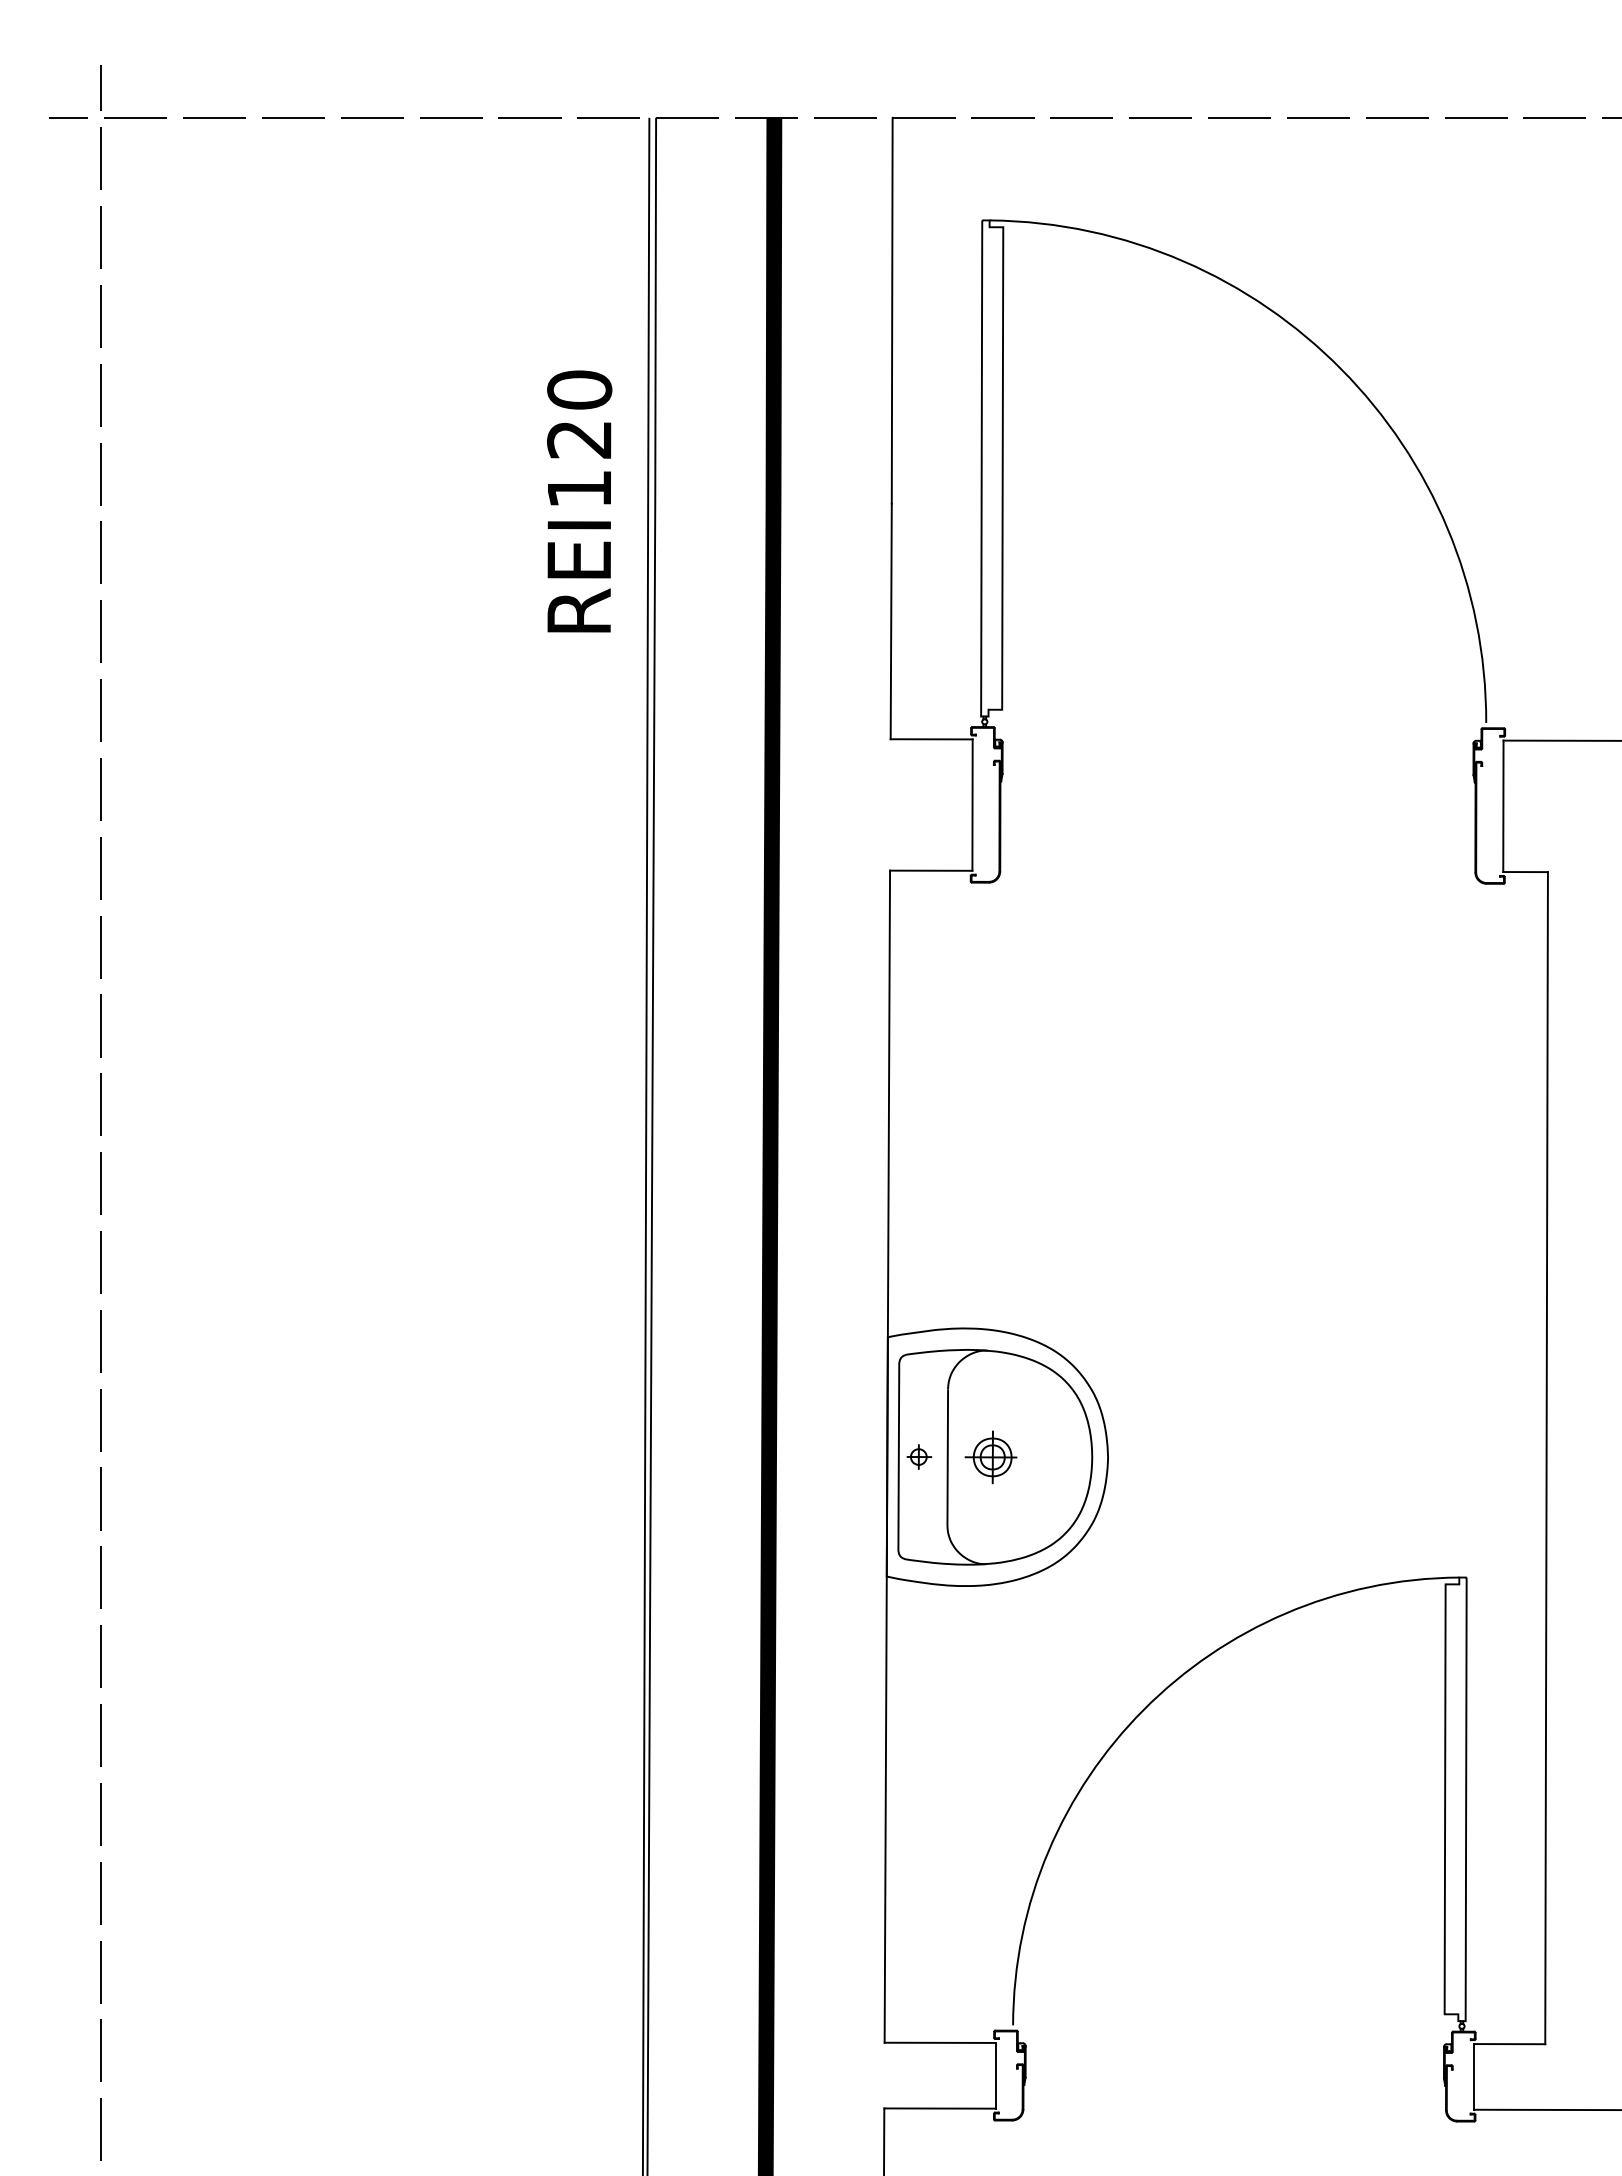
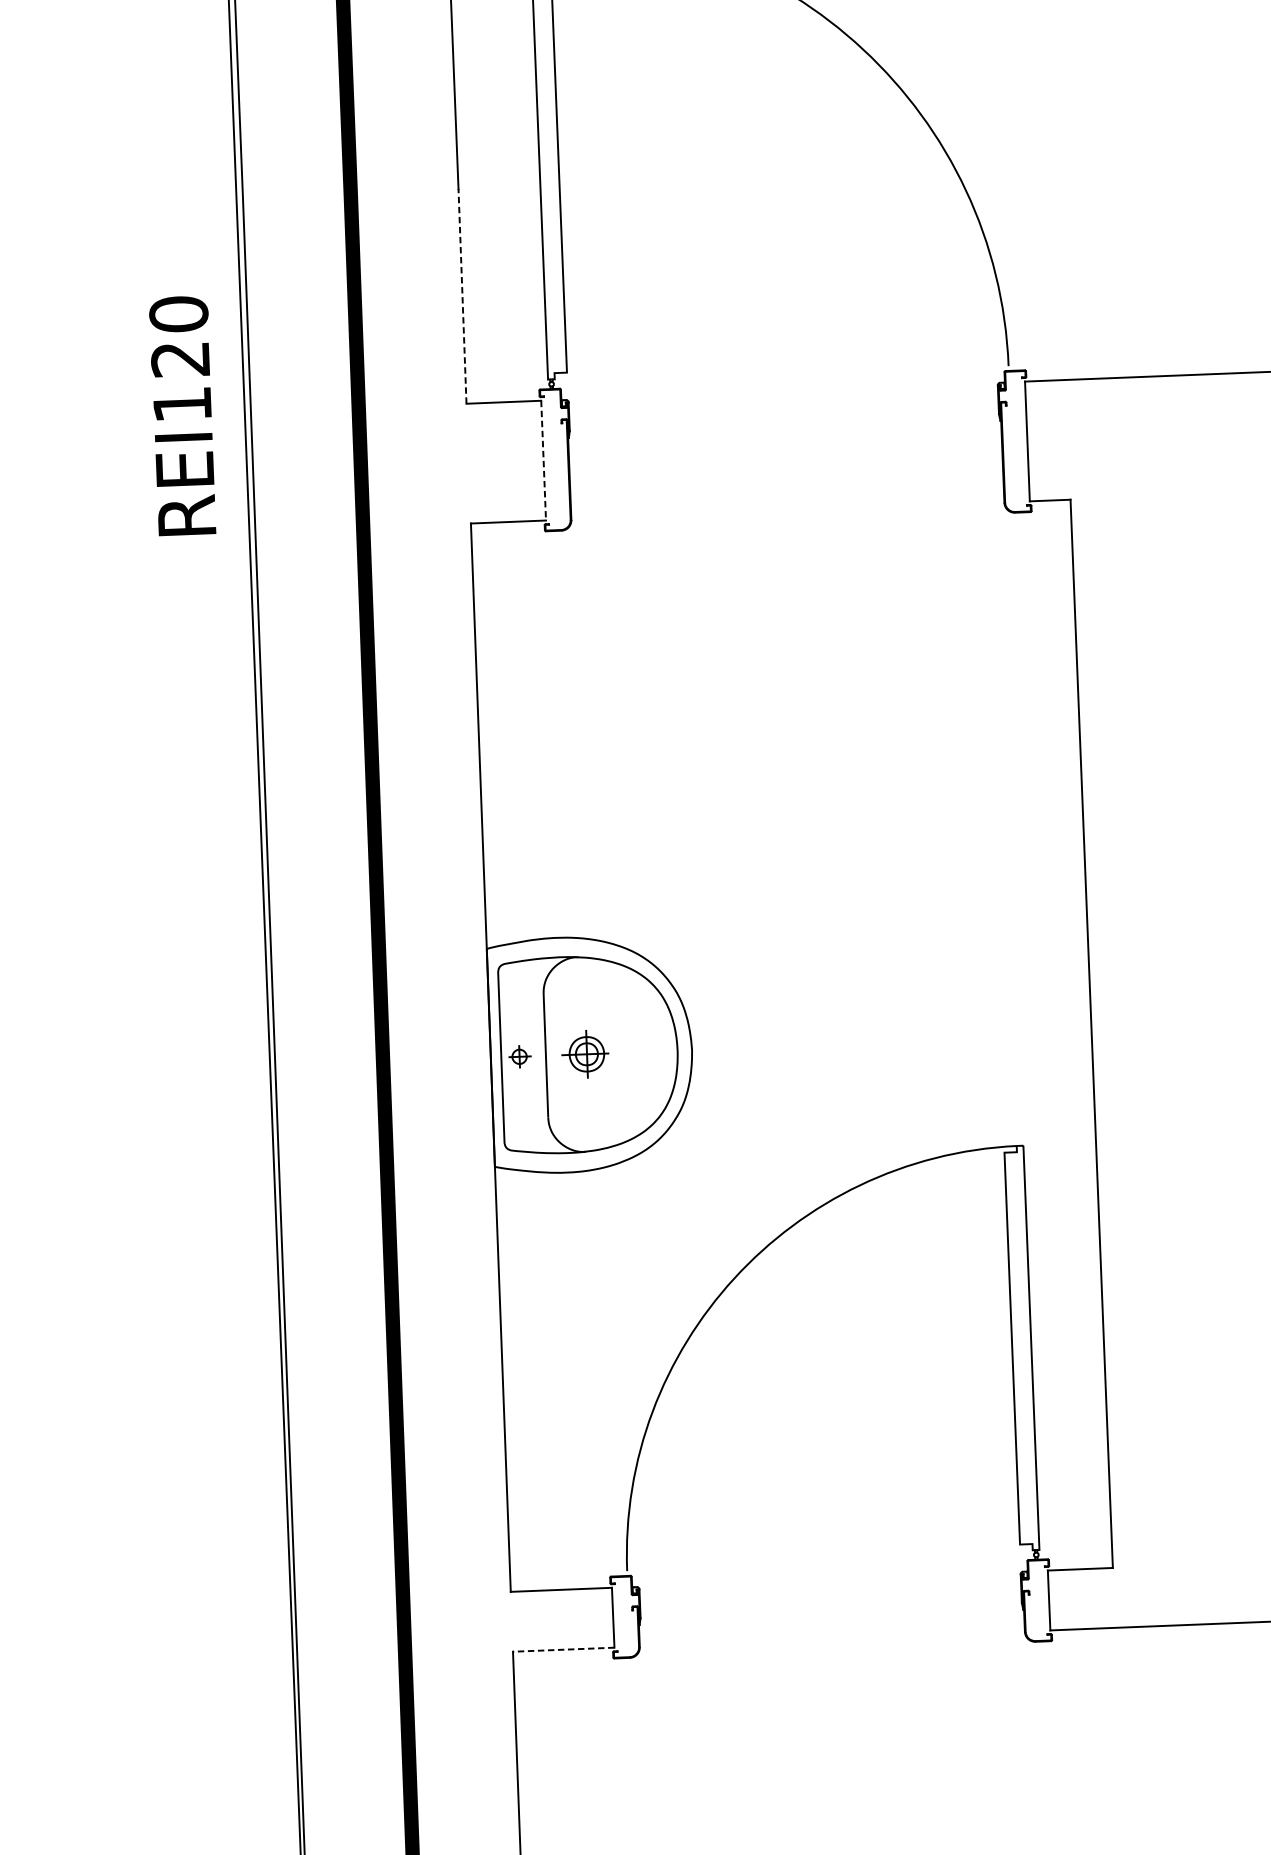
text: (579, 501) -> (182, 415), moved
line: (891, 621) -> (462, 296), solid -> dashed
line: (972, 805) -> (543, 461), solid -> dashed
line: (939, 2108) -> (563, 1649), solid -> dashed

